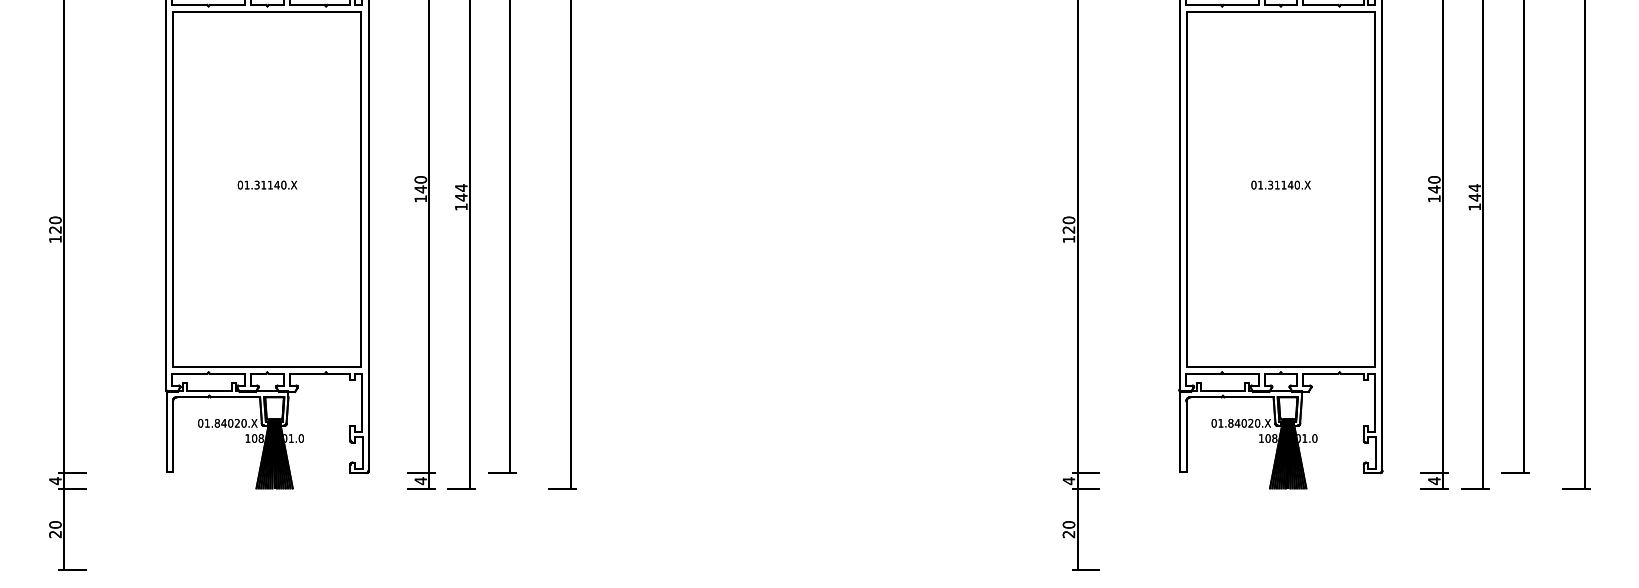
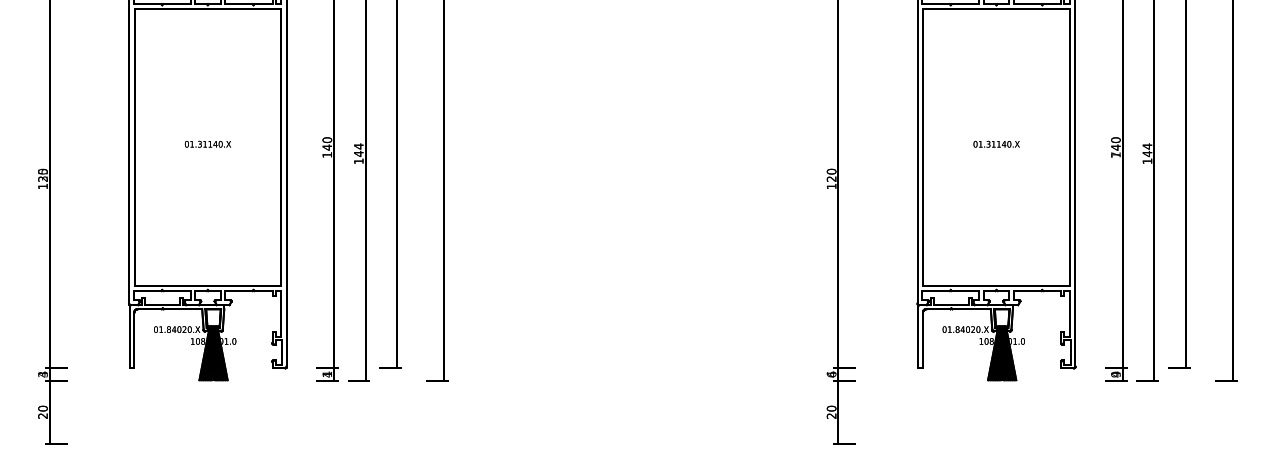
text: (1434, 198) -> (1116, 154), 140 -> 740
text: (55, 224) -> (43, 174), 120 -> 135
text: (55, 481) -> (43, 374), 4 -> 3
text: (420, 481) -> (327, 374), 4 -> 1
text: (1068, 481) -> (831, 374), 4 -> 6
text: (1434, 481) -> (1116, 374), 4 -> 9

